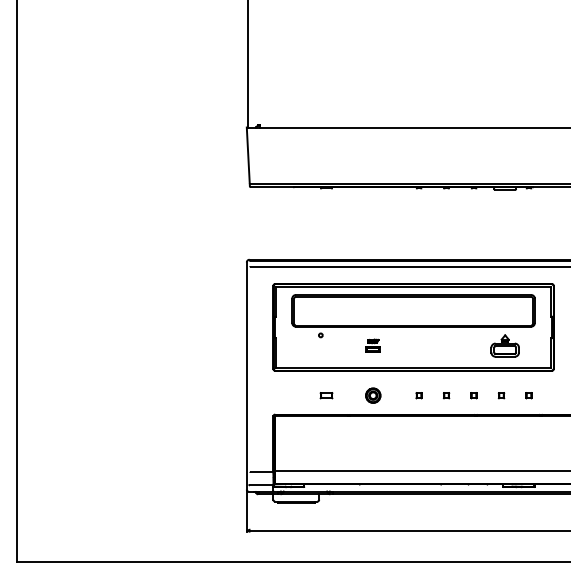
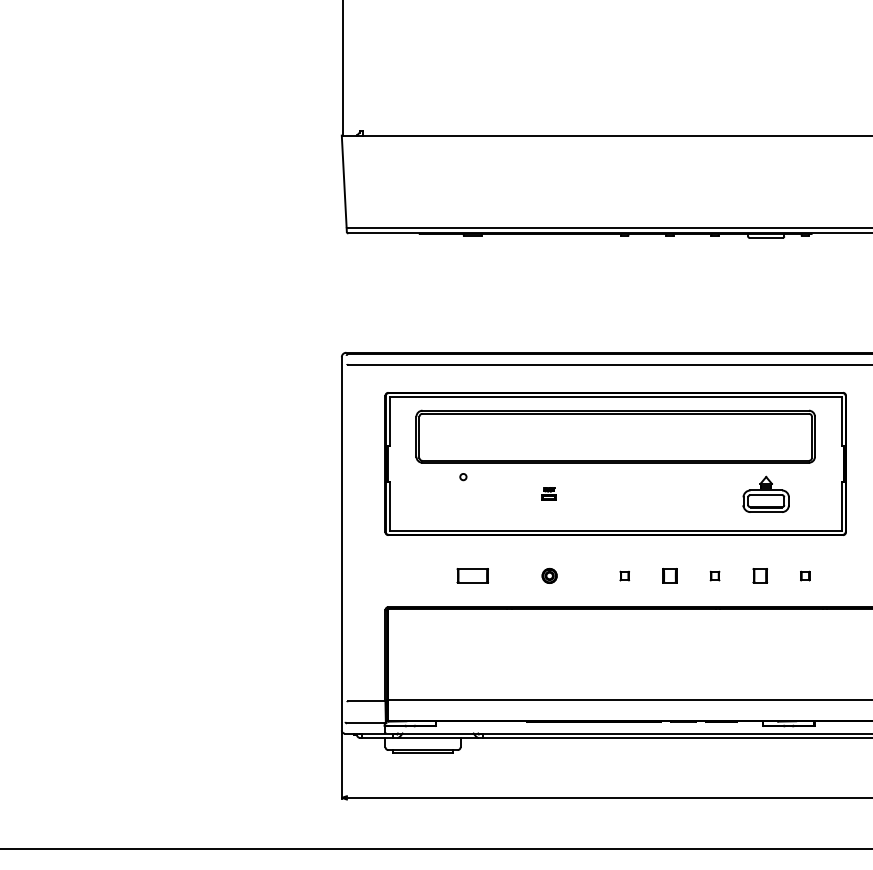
part: (372, 345) -> (548, 493), size x0.6
part: (326, 395) -> (472, 575), size x1.6
part: (373, 395) -> (549, 575), size x0.6
part: (446, 395) -> (669, 575), size x1.6
part: (501, 395) -> (760, 575), size x1.6

